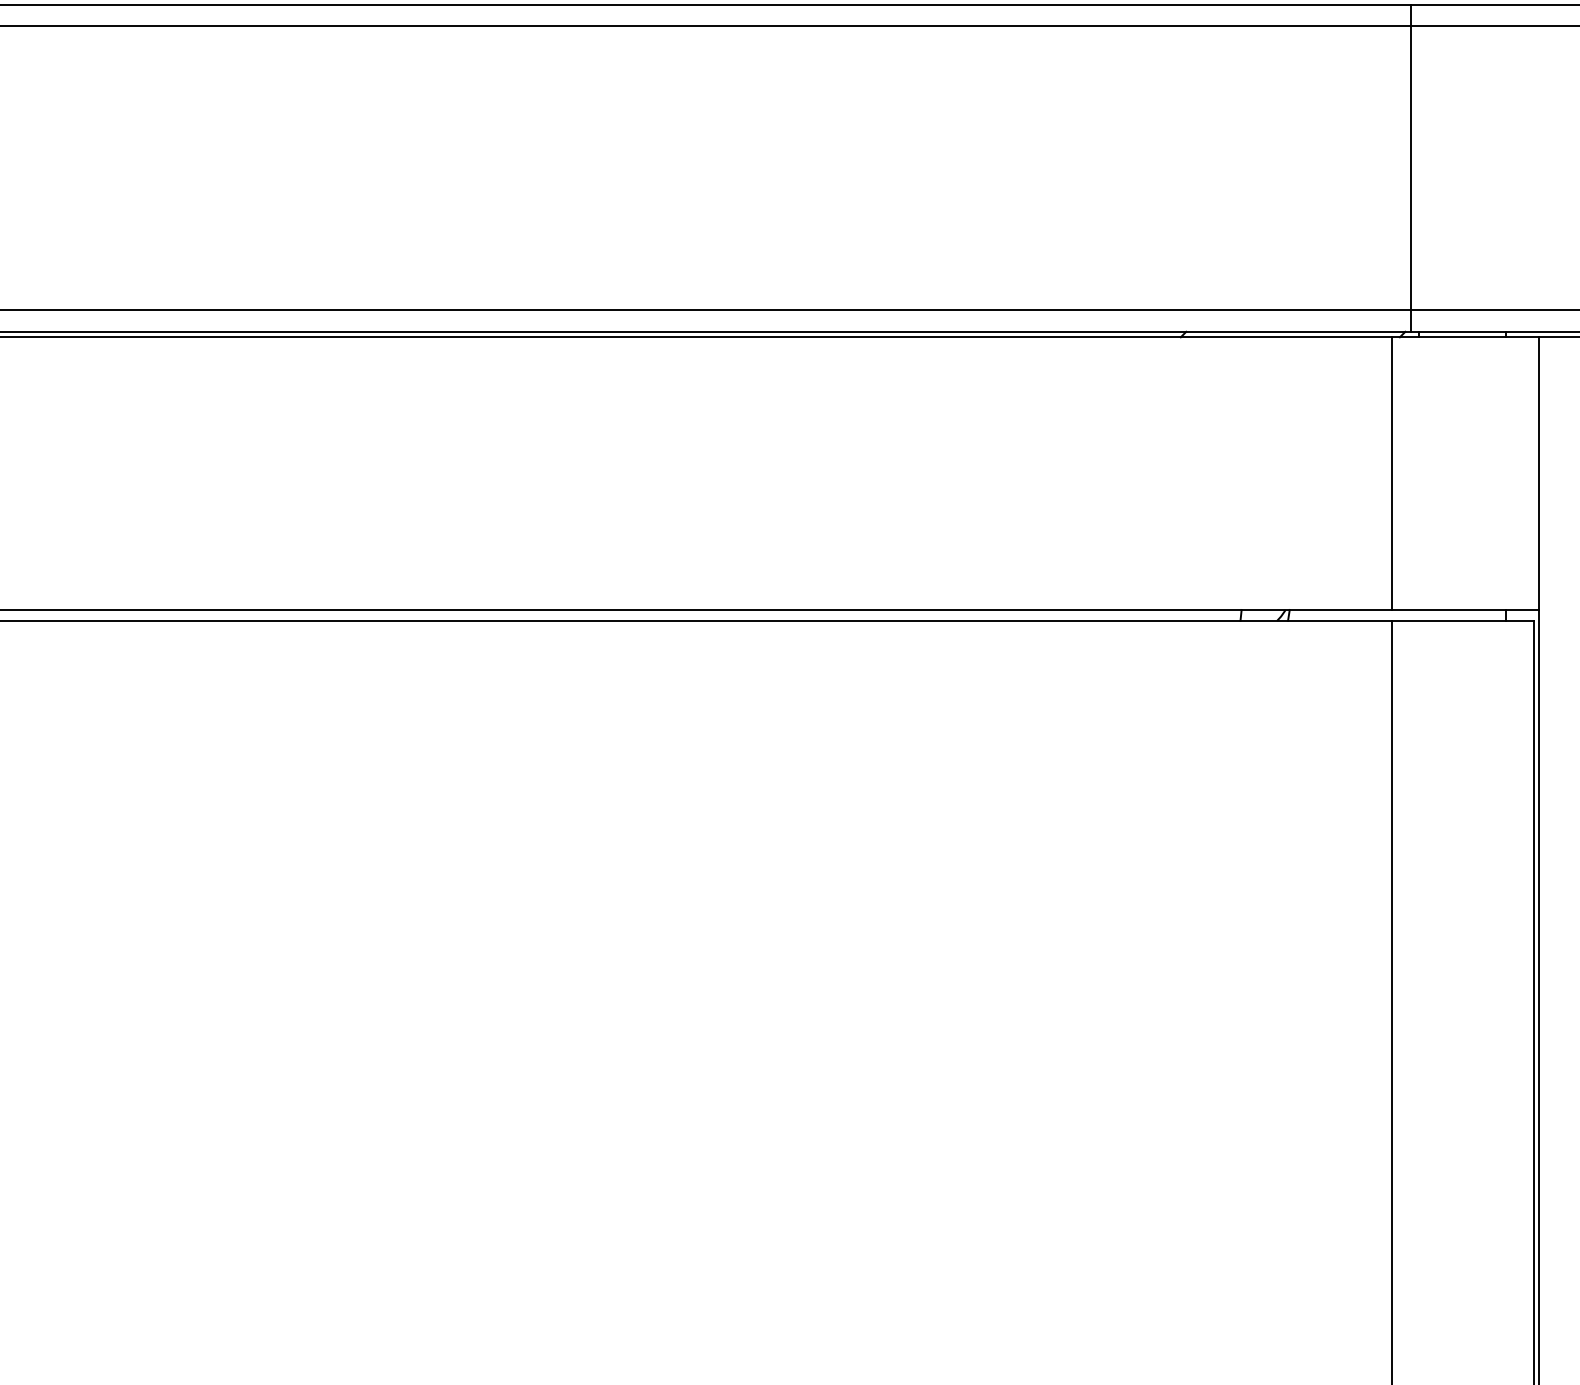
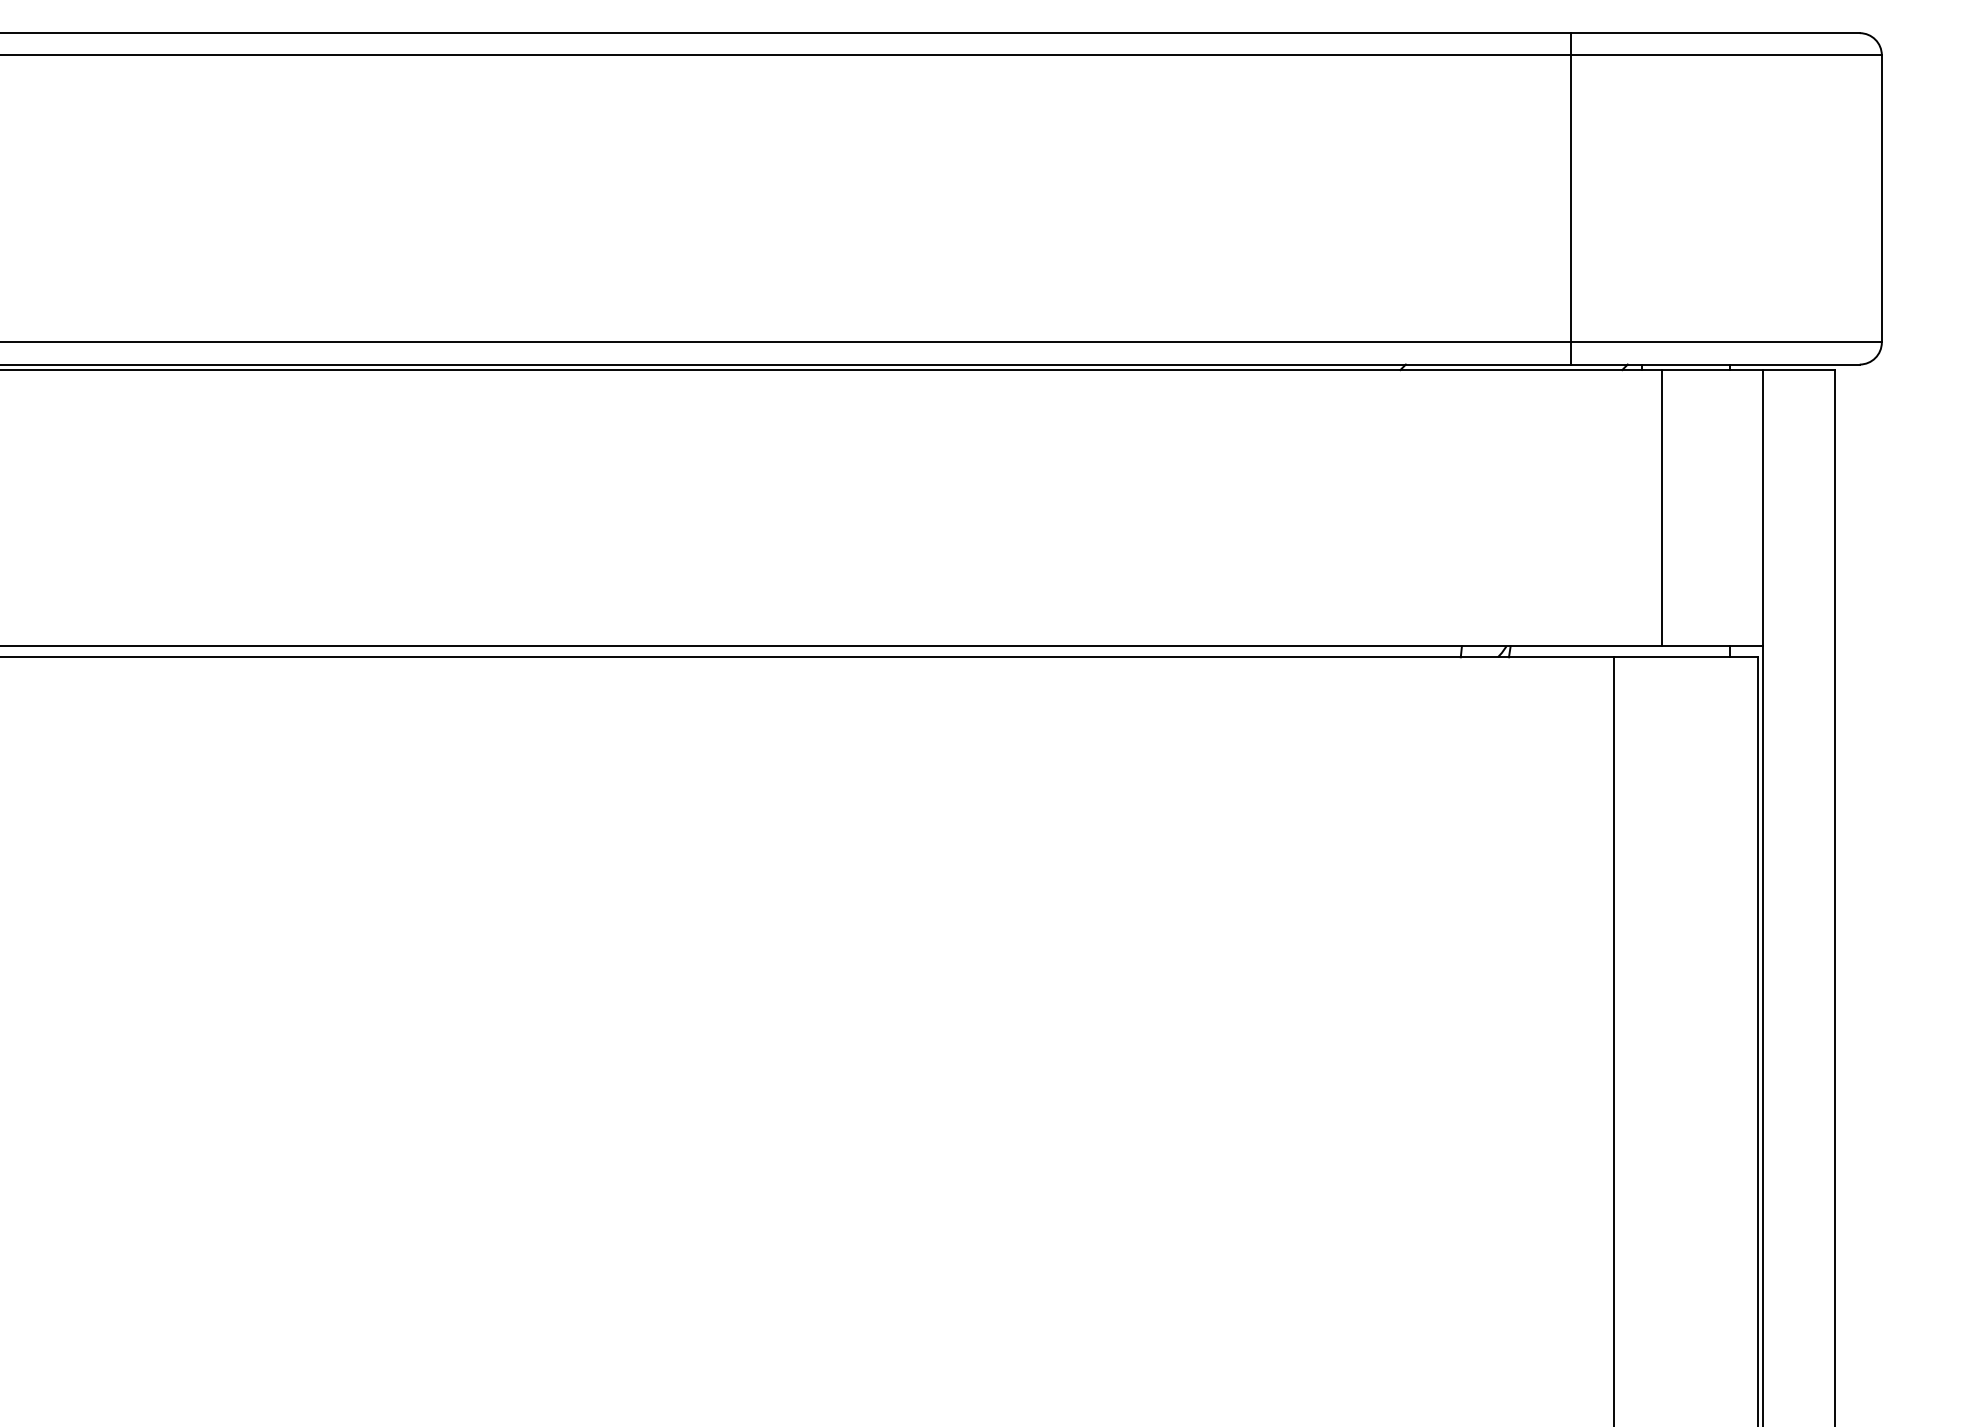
line: (1411, 167) -> (1571, 198), moved
line: (1391, 473) -> (1661, 508), moved

